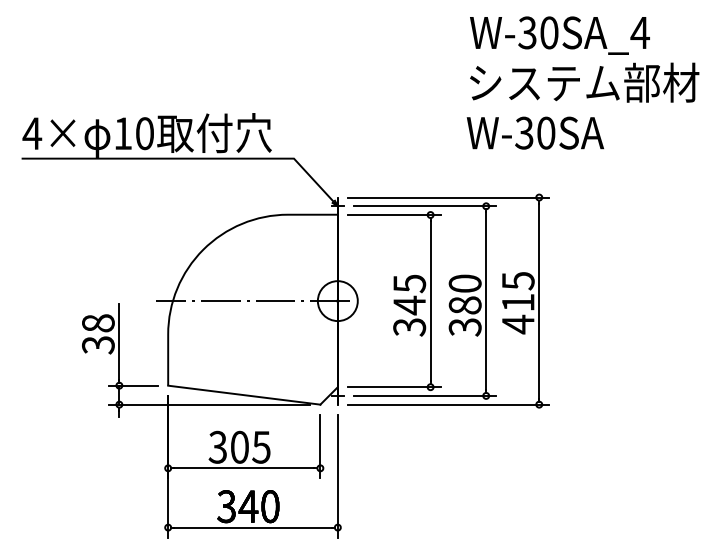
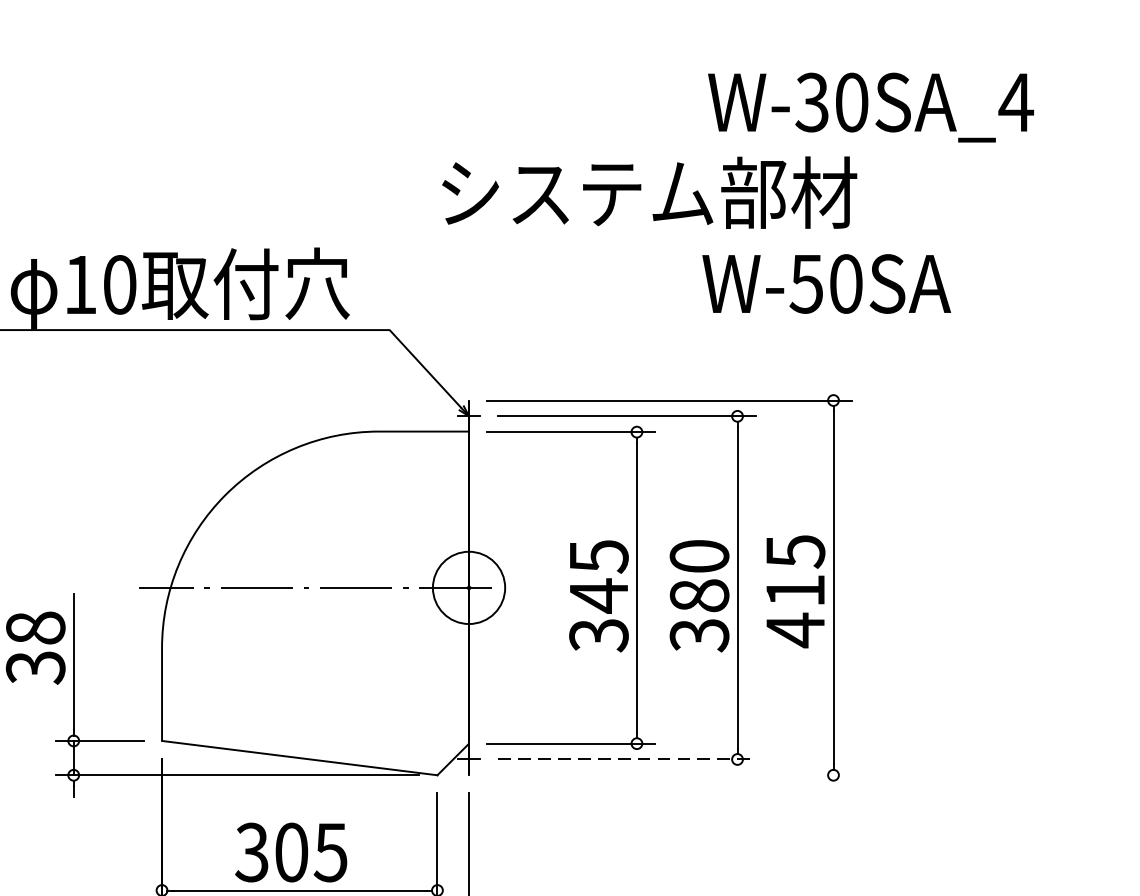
text: (584, 82) -> (649, 192), moved
text: (524, 132) -> (806, 282), W-30SA -> W-50SA
line: (425, 395) -> (627, 758), solid -> dashed
line: (448, 404) -> (669, 774), removed

